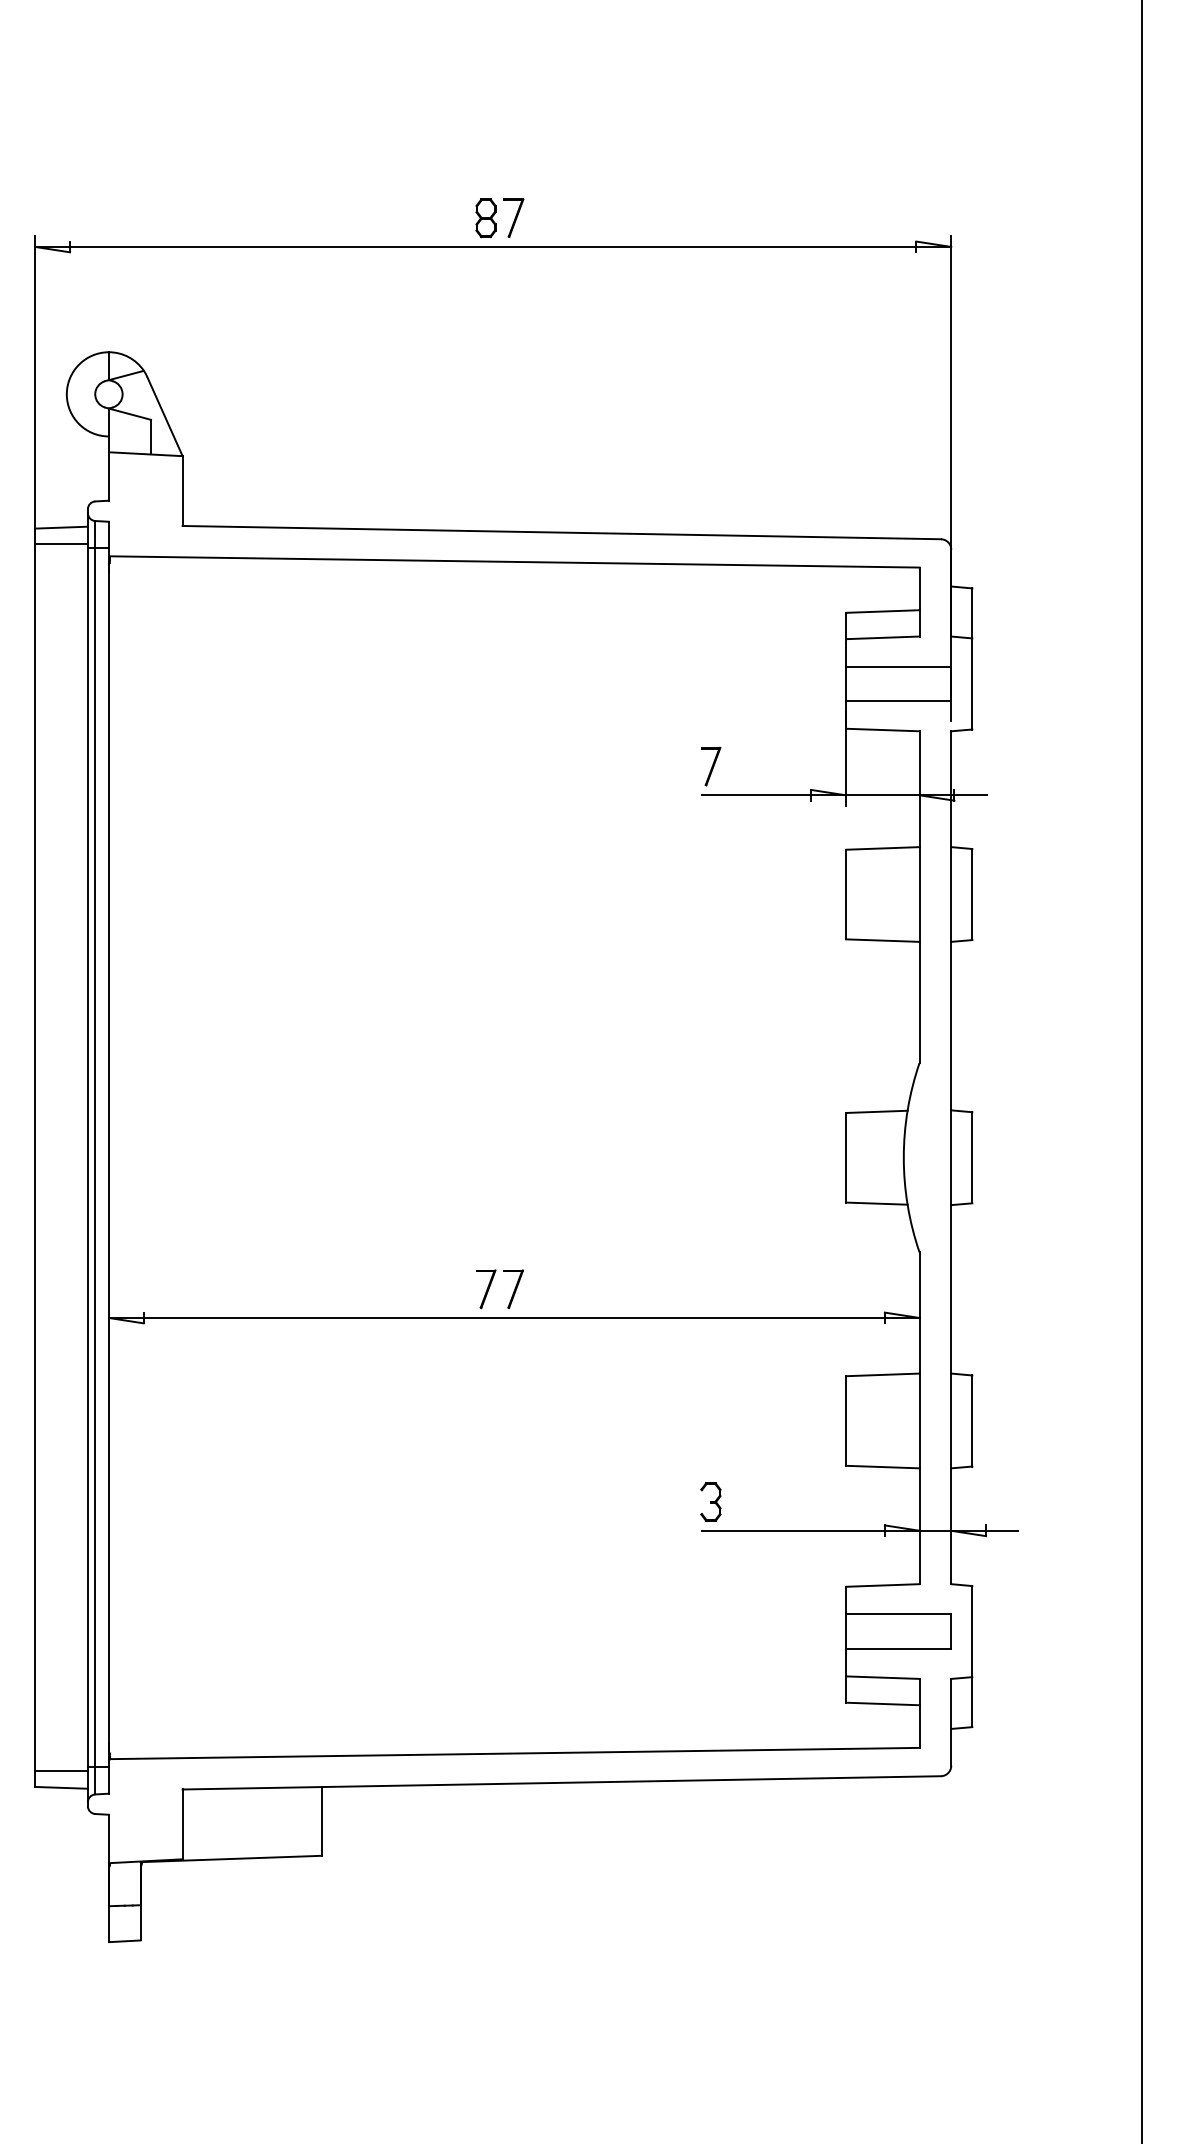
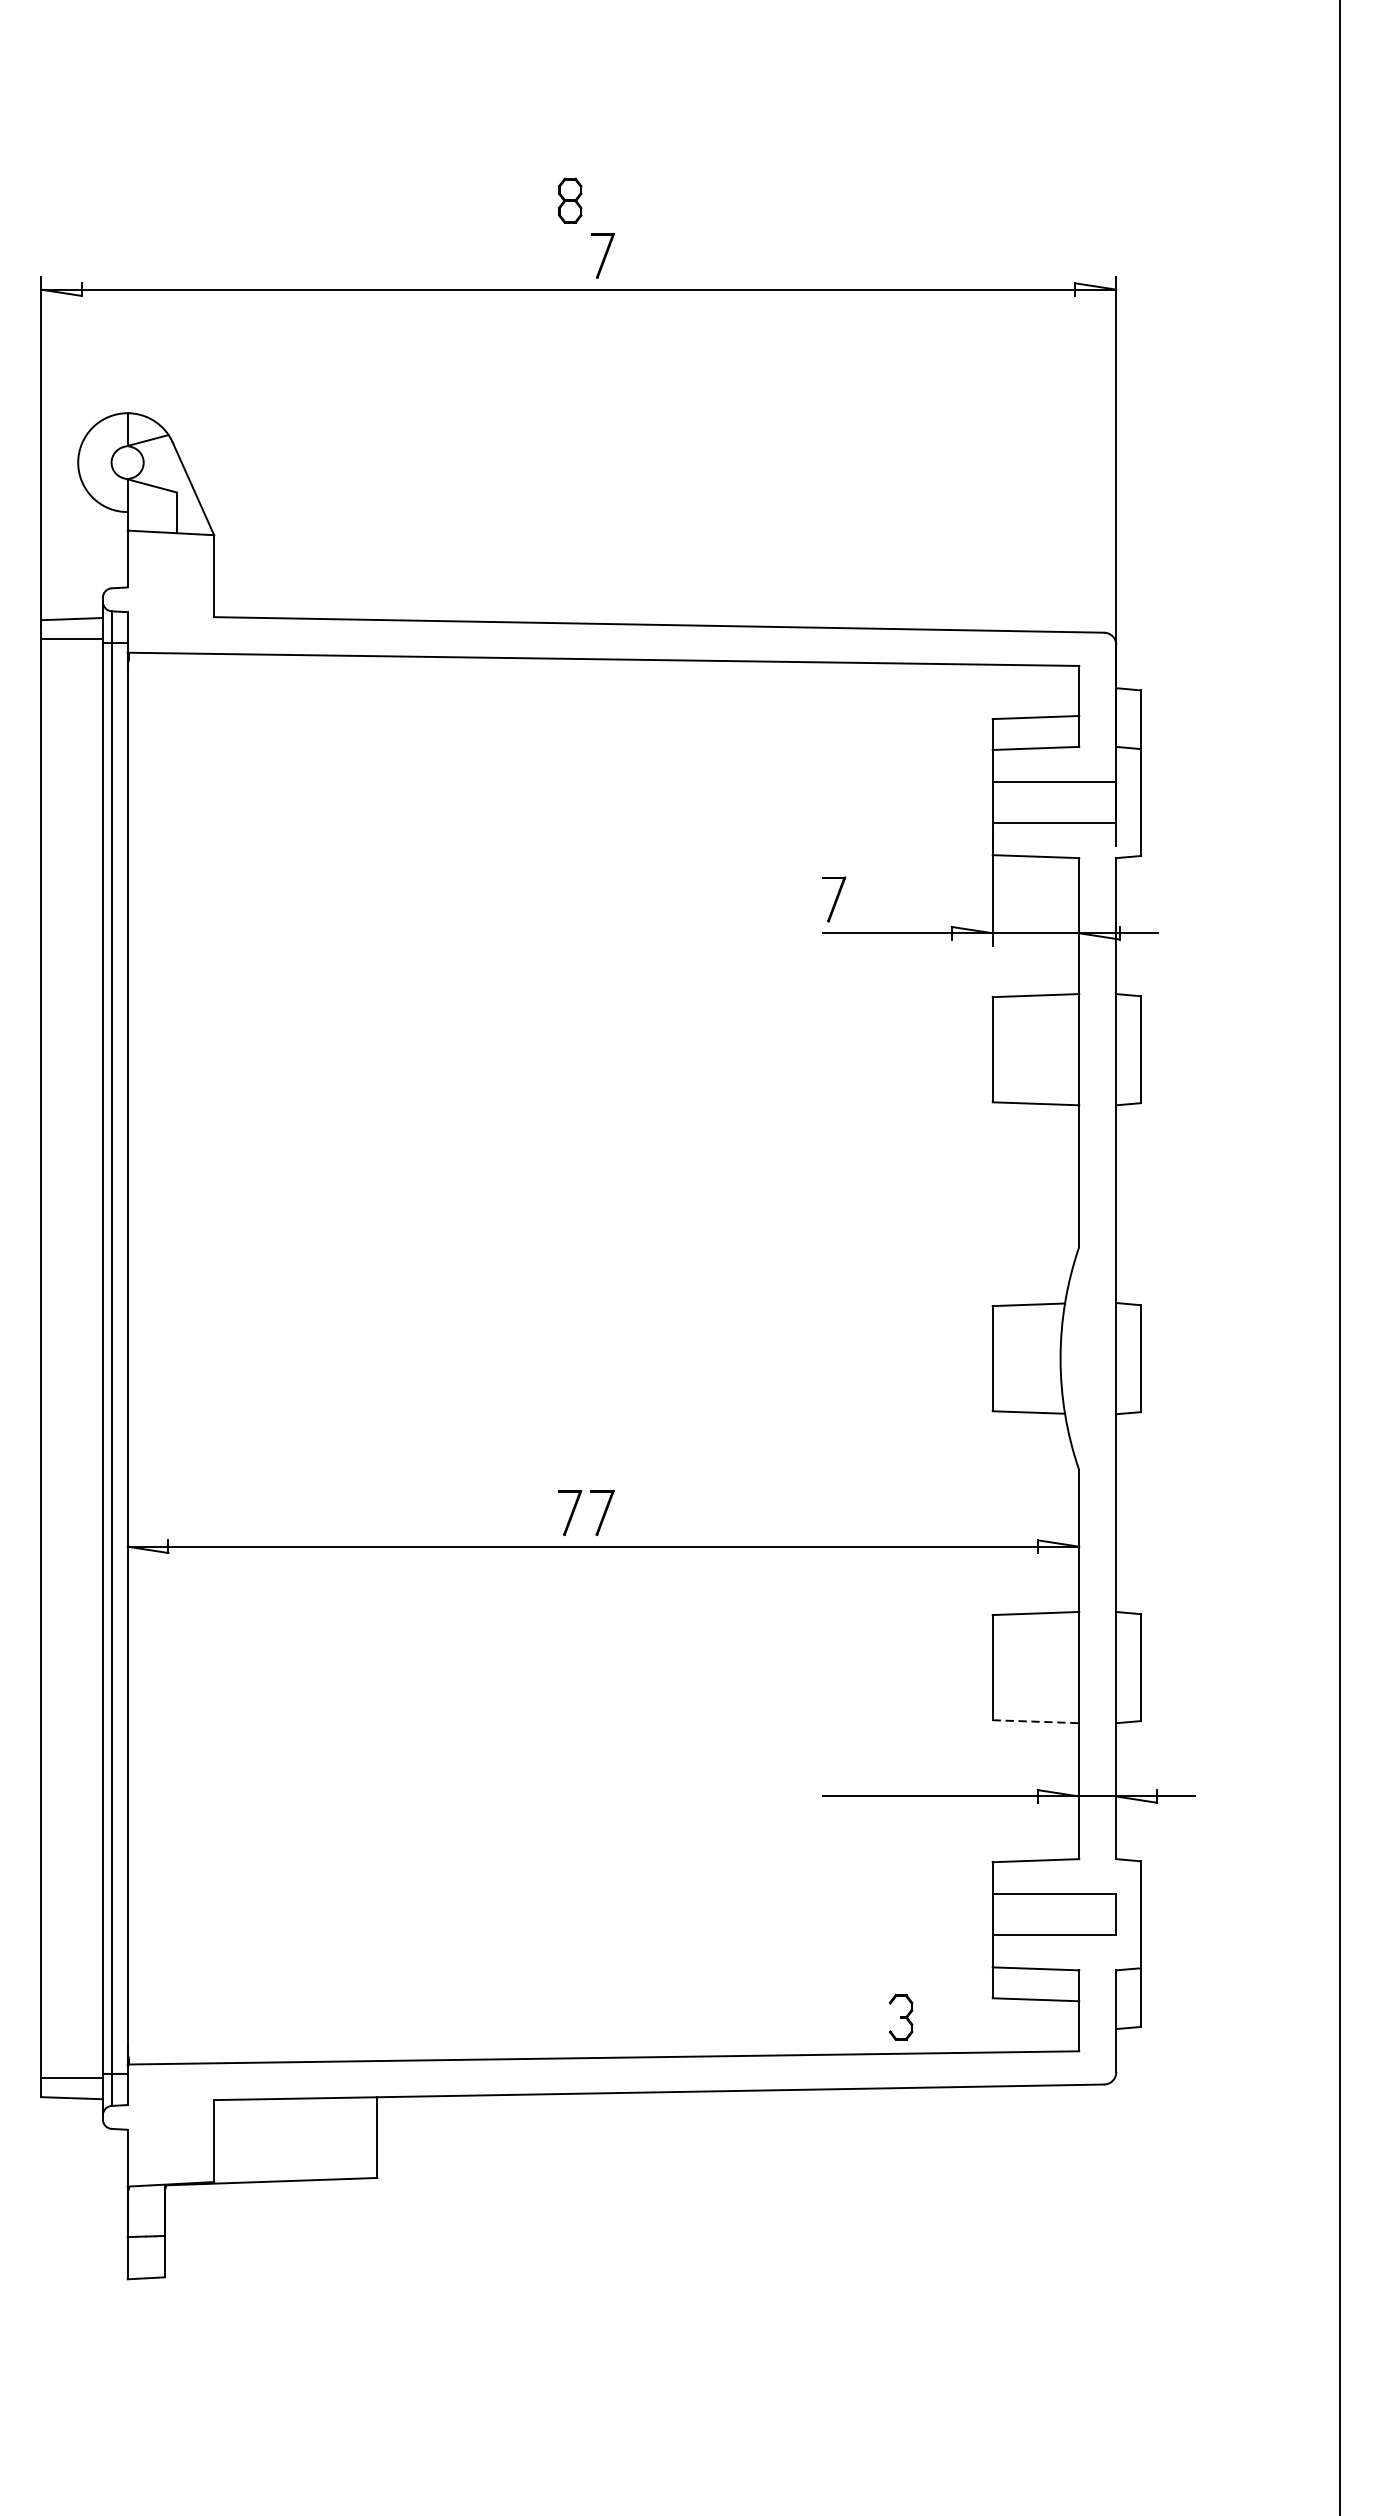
part: (485, 218) -> (569, 201), moved
line: (882, 1467) -> (1035, 1722), solid -> dashed
part: (710, 1501) -> (900, 2016), moved

